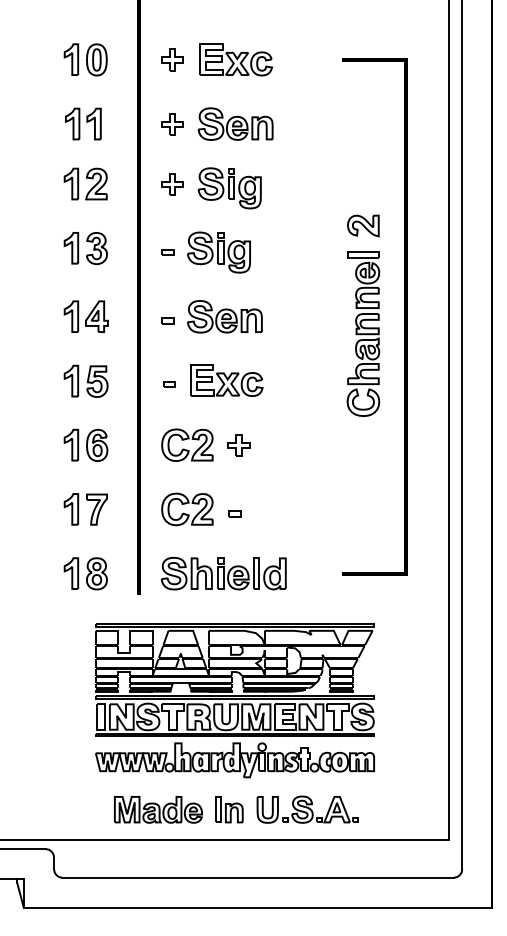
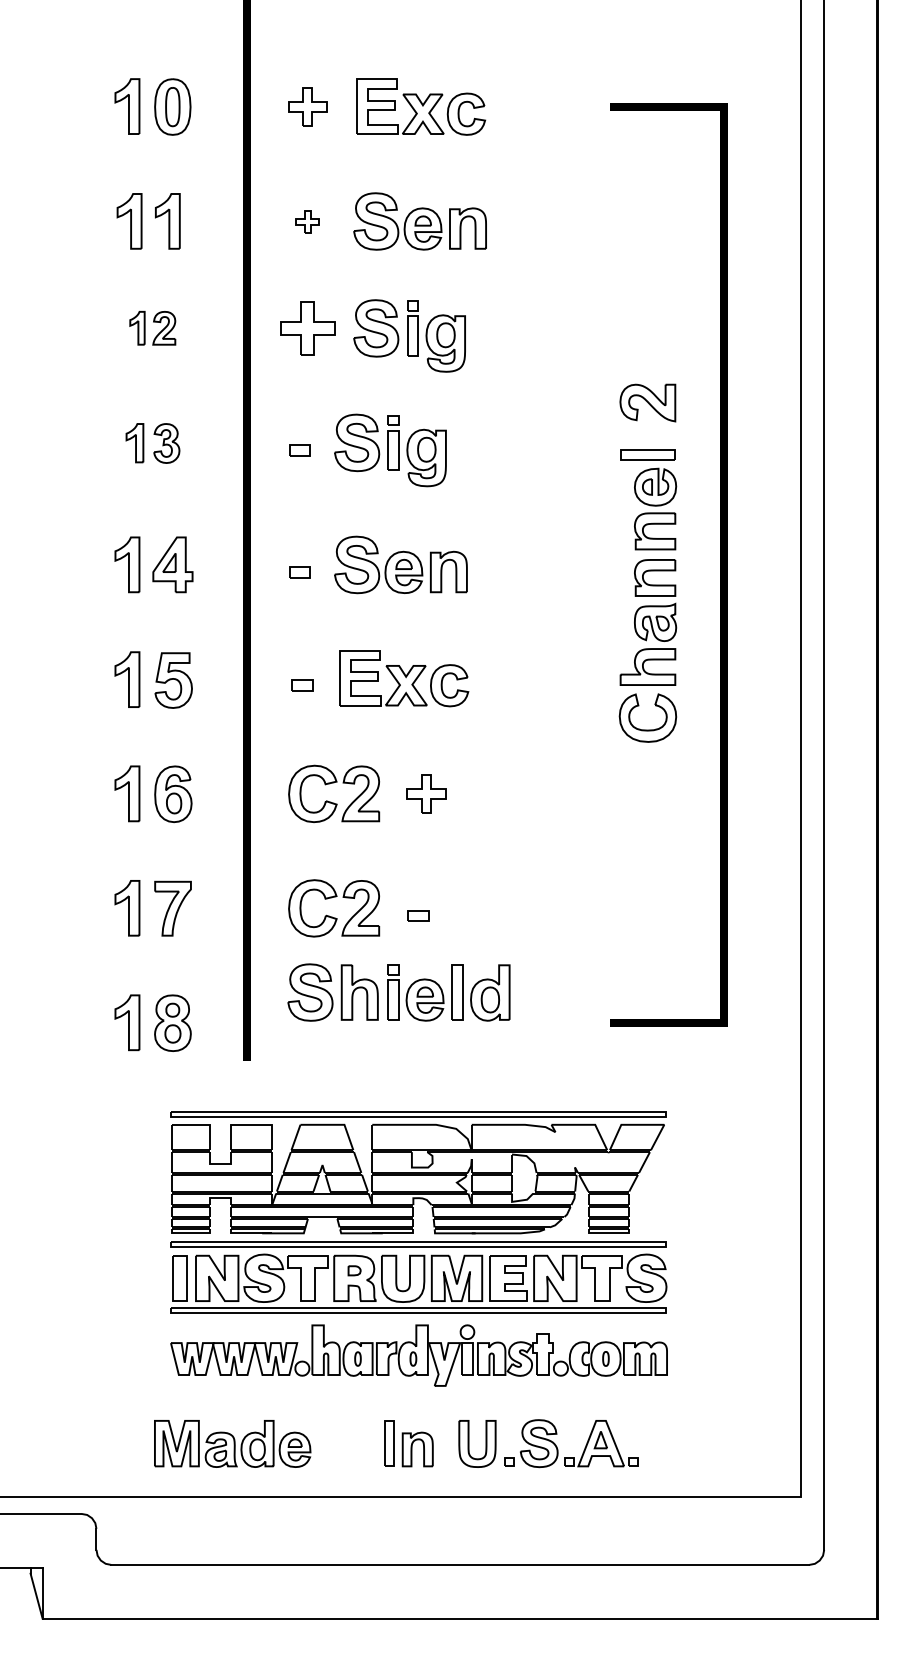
part: (172, 124) -> (307, 222), size x0.6
part: (85, 183) -> (152, 327), size x0.6
part: (172, 184) -> (307, 329), size x1.4
part: (85, 248) -> (152, 443), size x0.7
part: (223, 573) -> (398, 992), moved
part: (158, 809) -> (232, 1443), moved

